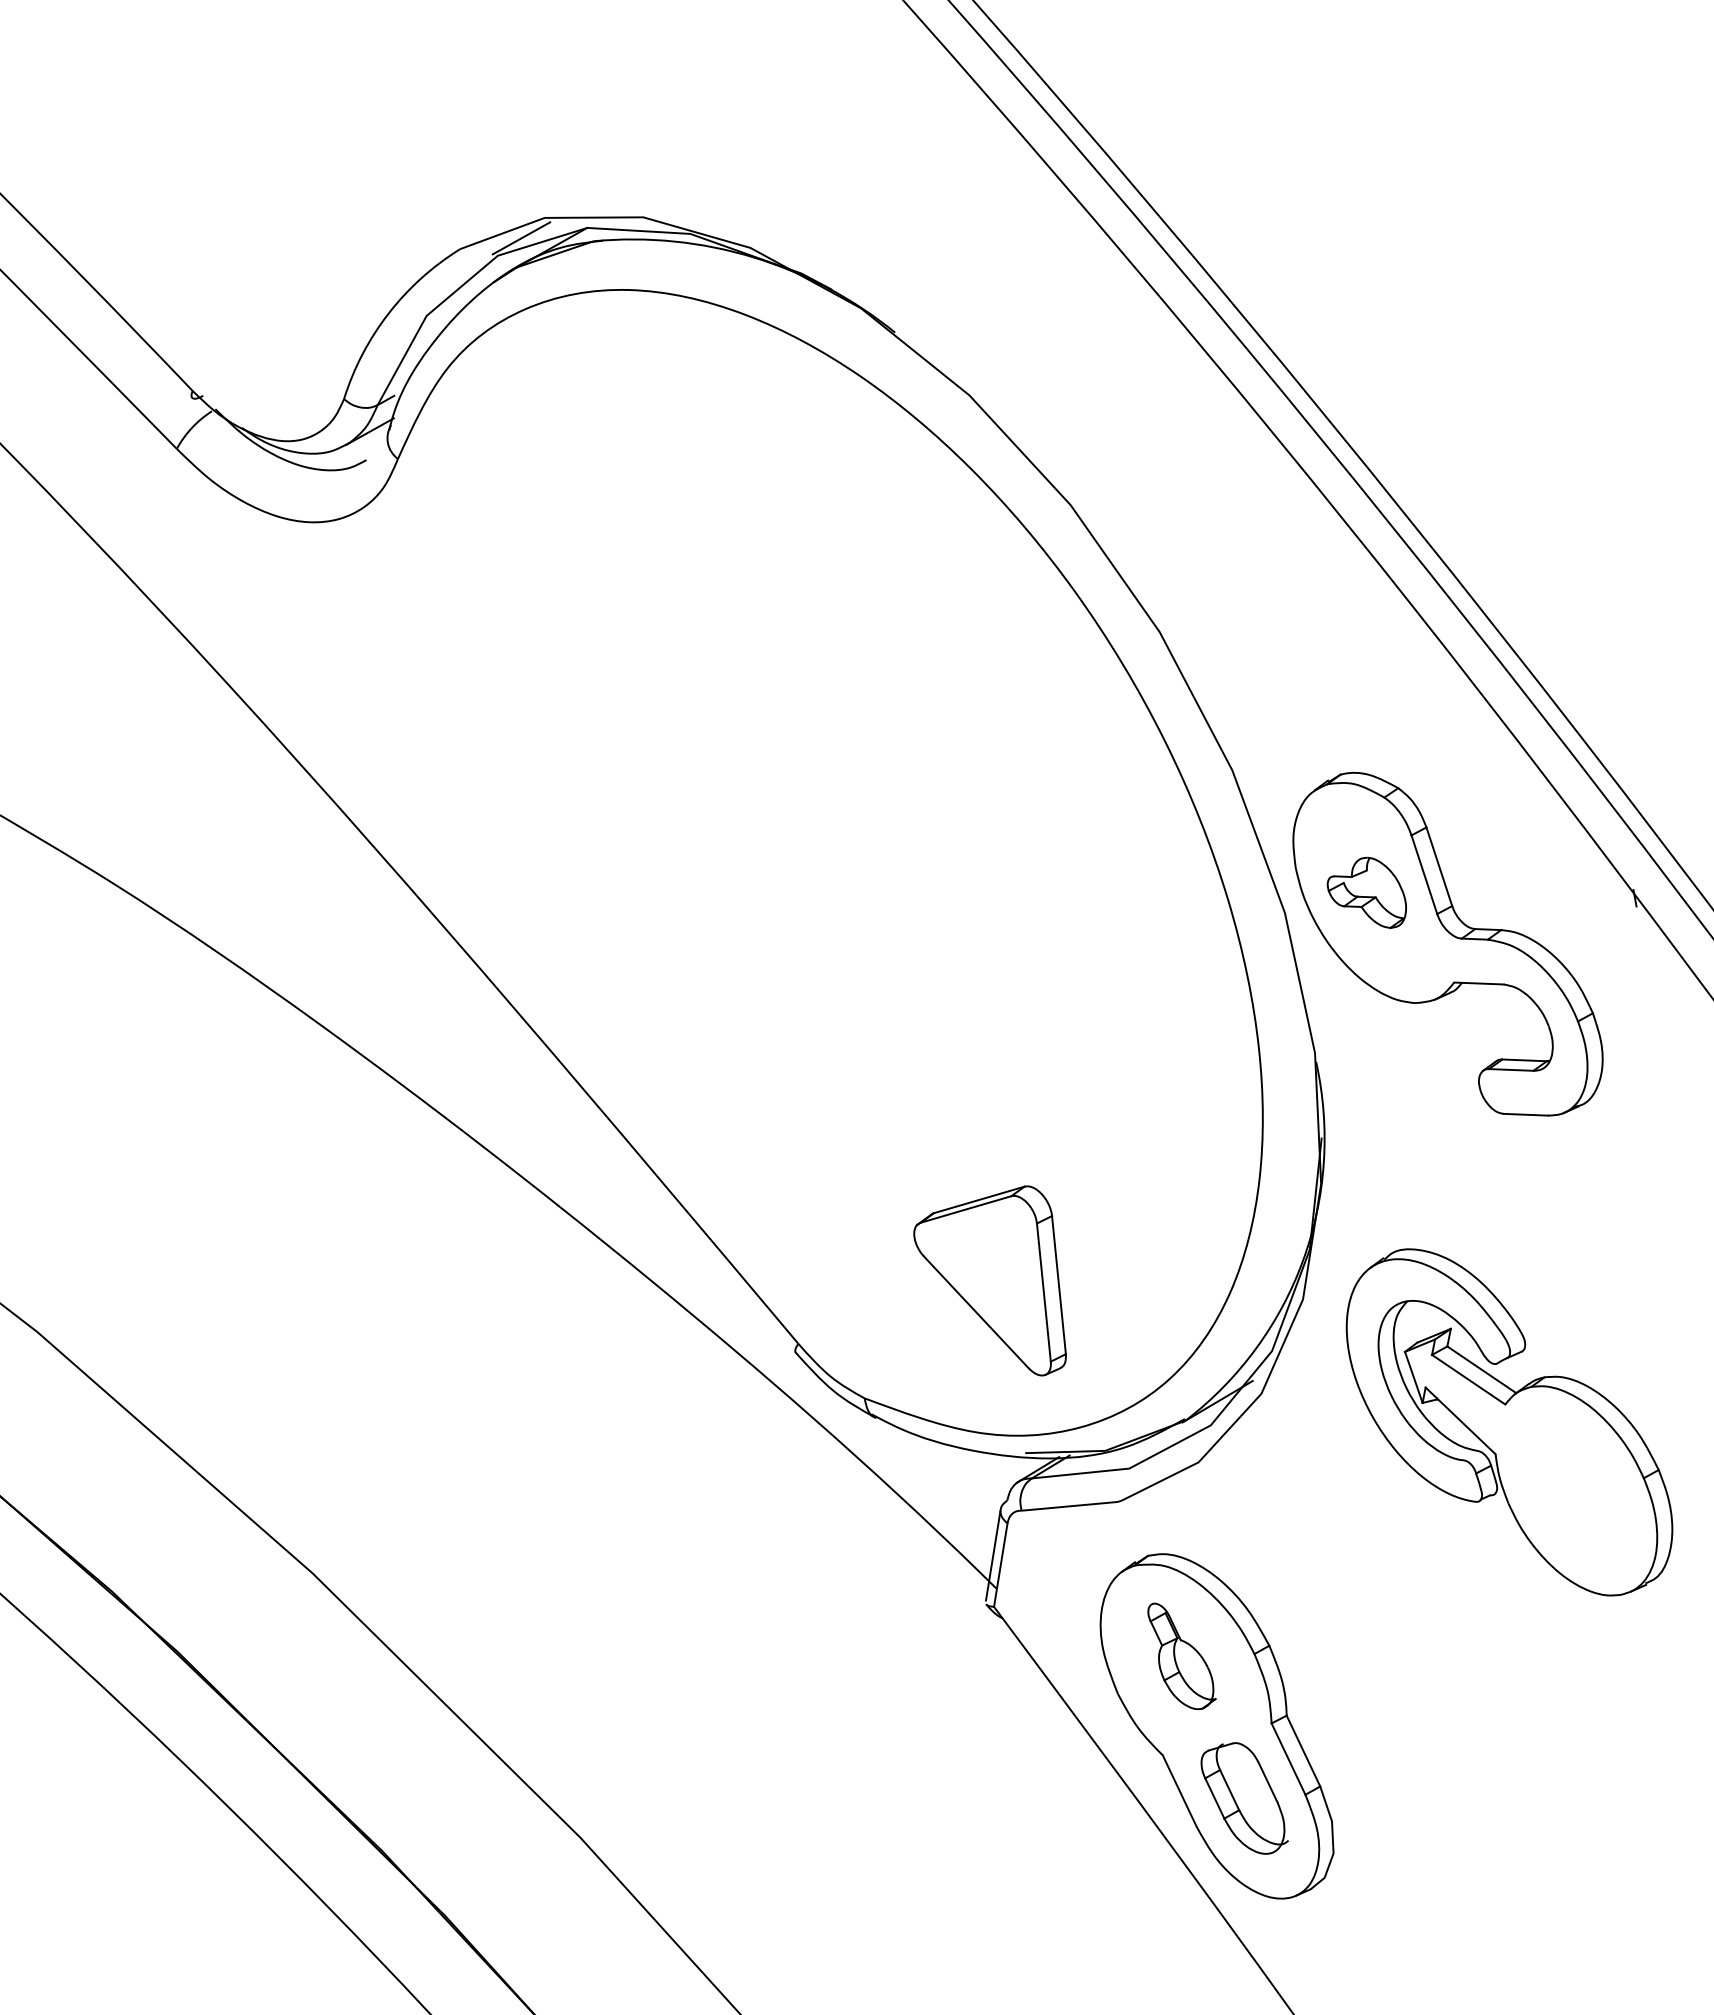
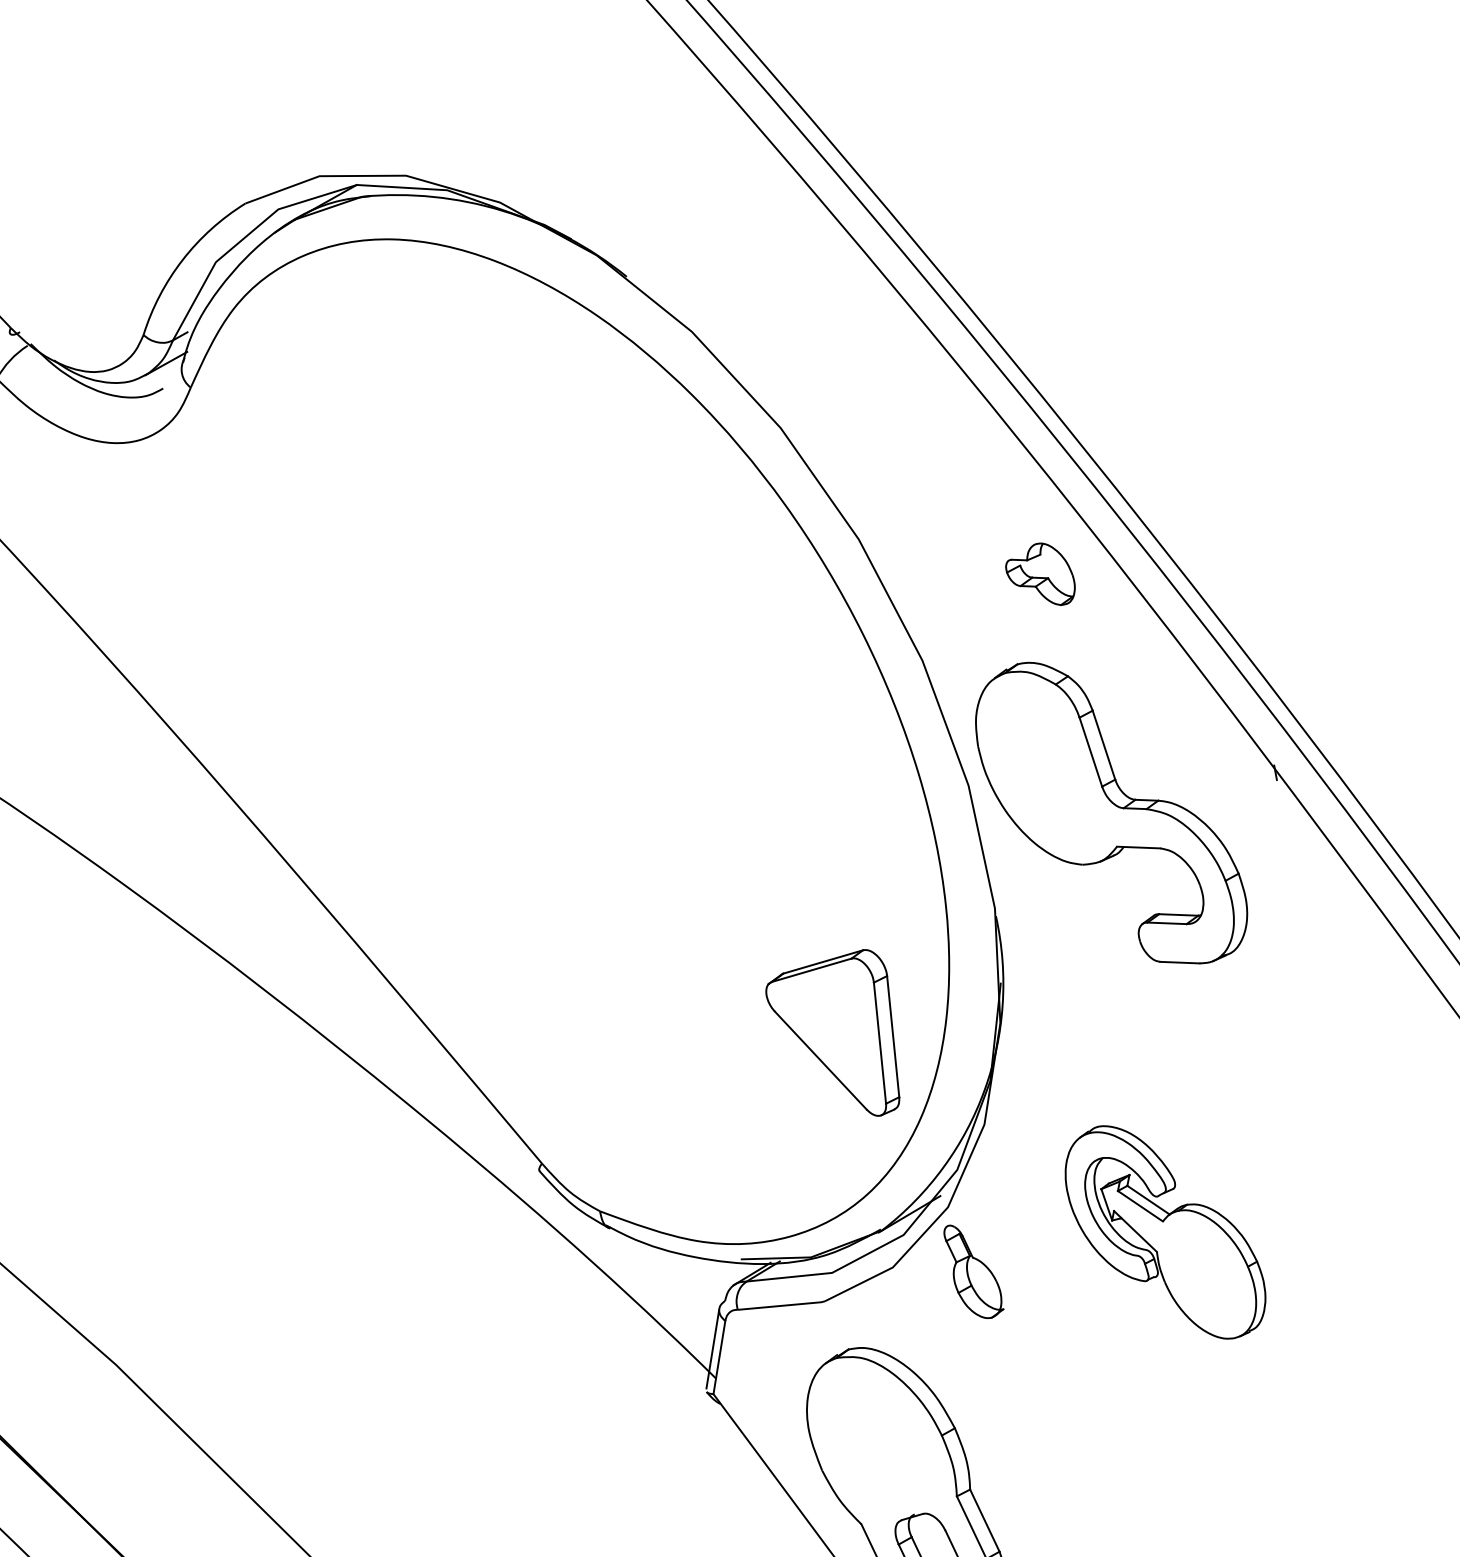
line: (521, 238) -> (299, 194), removed
part: (1366, 892) -> (1040, 573), moved
part: (989, 1280) -> (832, 1032), moved
part: (1509, 1422) -> (1165, 1232), size x0.7
part: (1181, 1656) -> (973, 1271), moved

